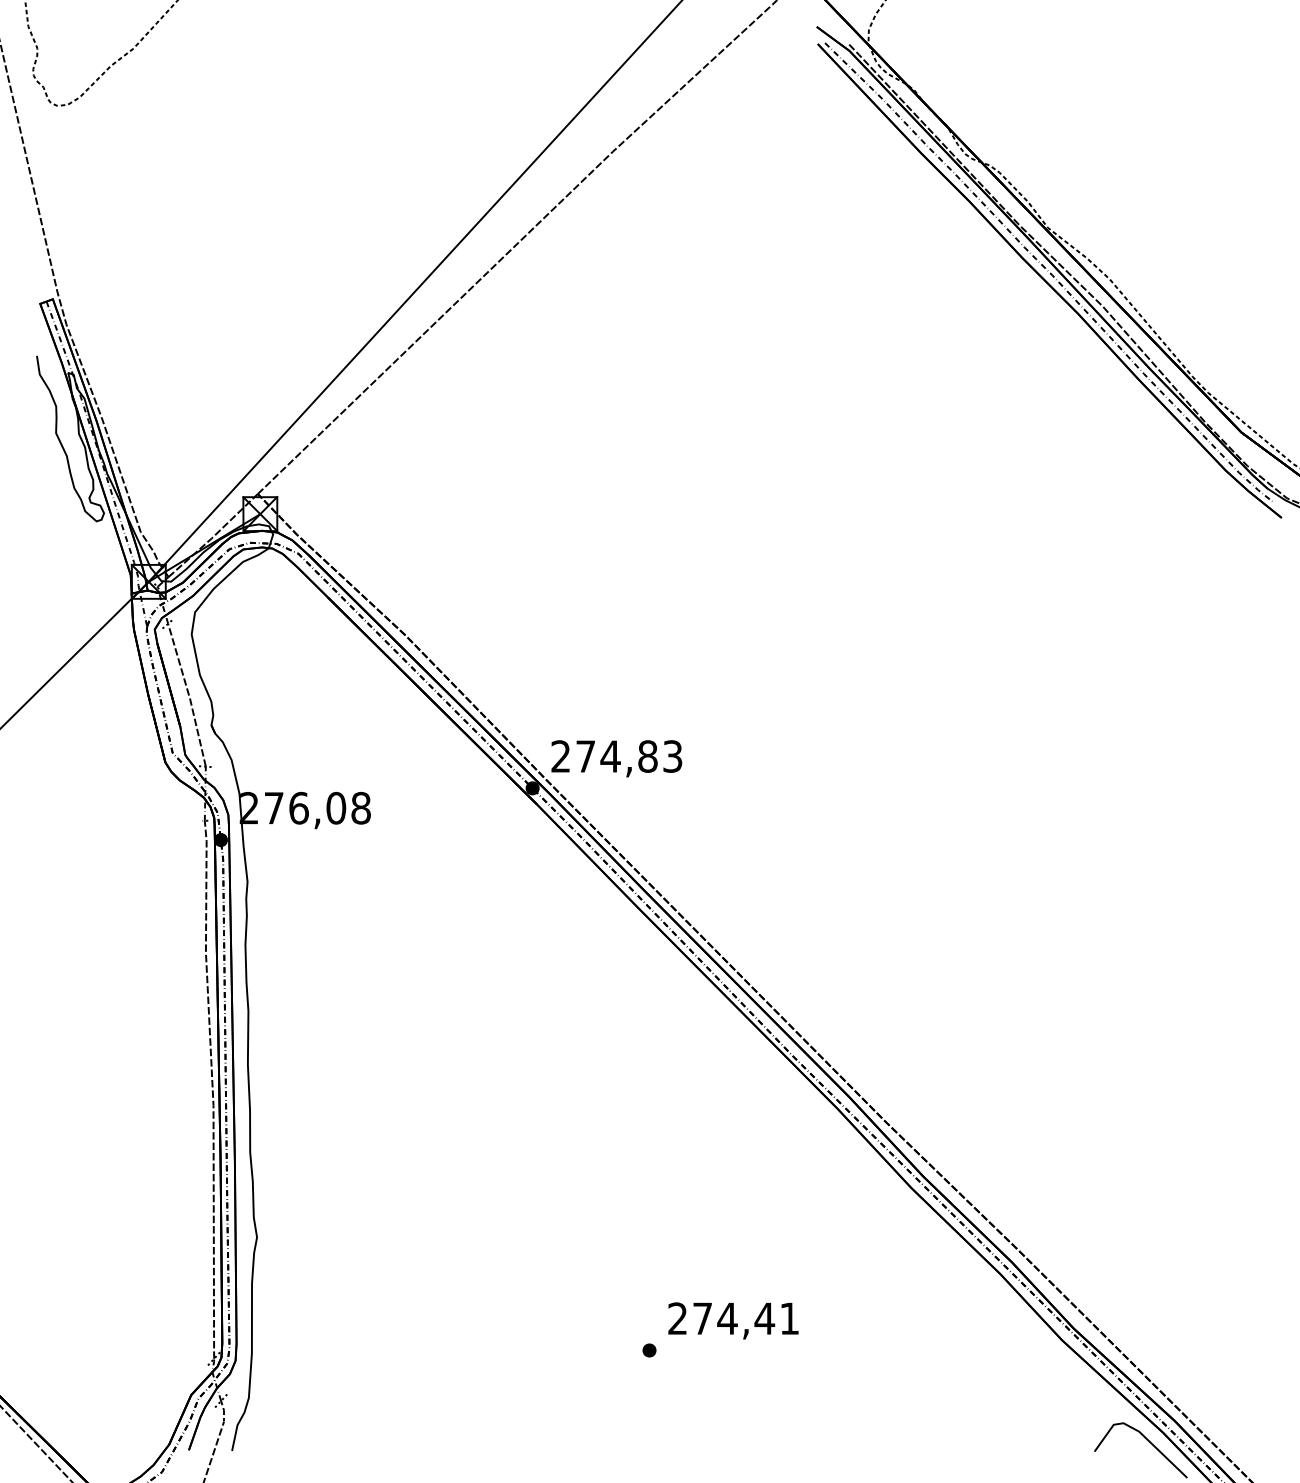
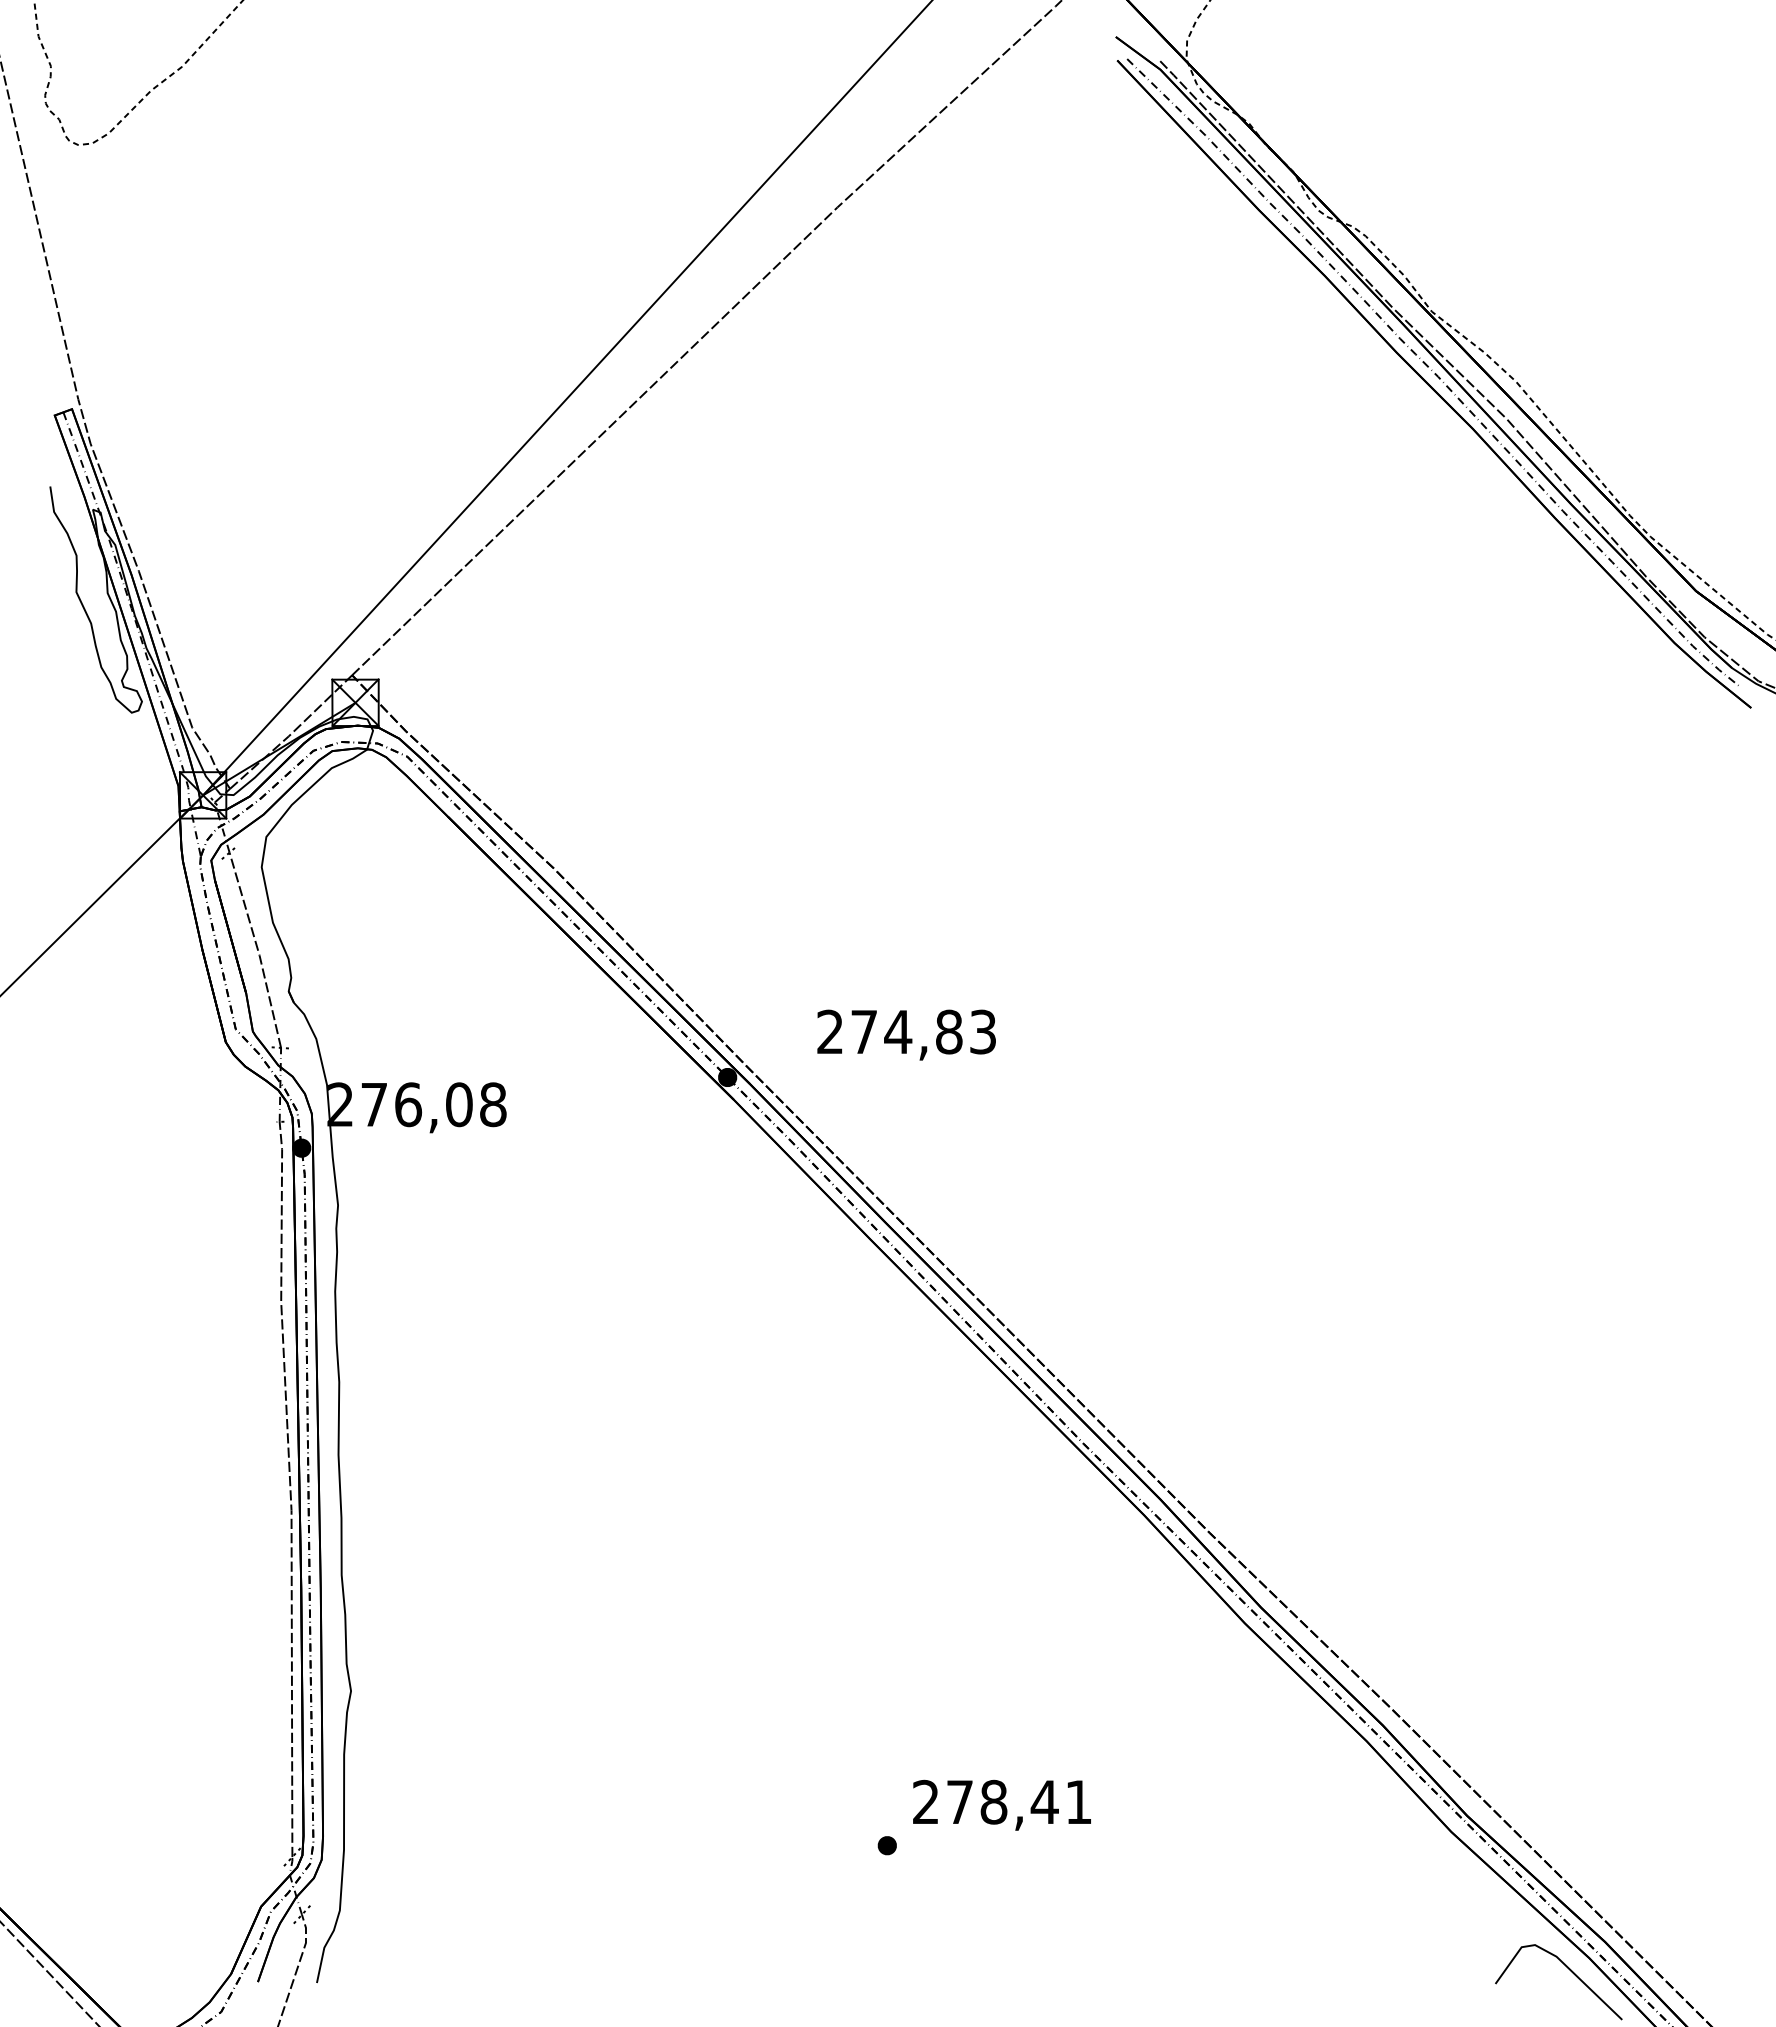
text: (616, 758) -> (906, 1034), moved
text: (727, 1318) -> (993, 1801), 274,41 -> 278,41

